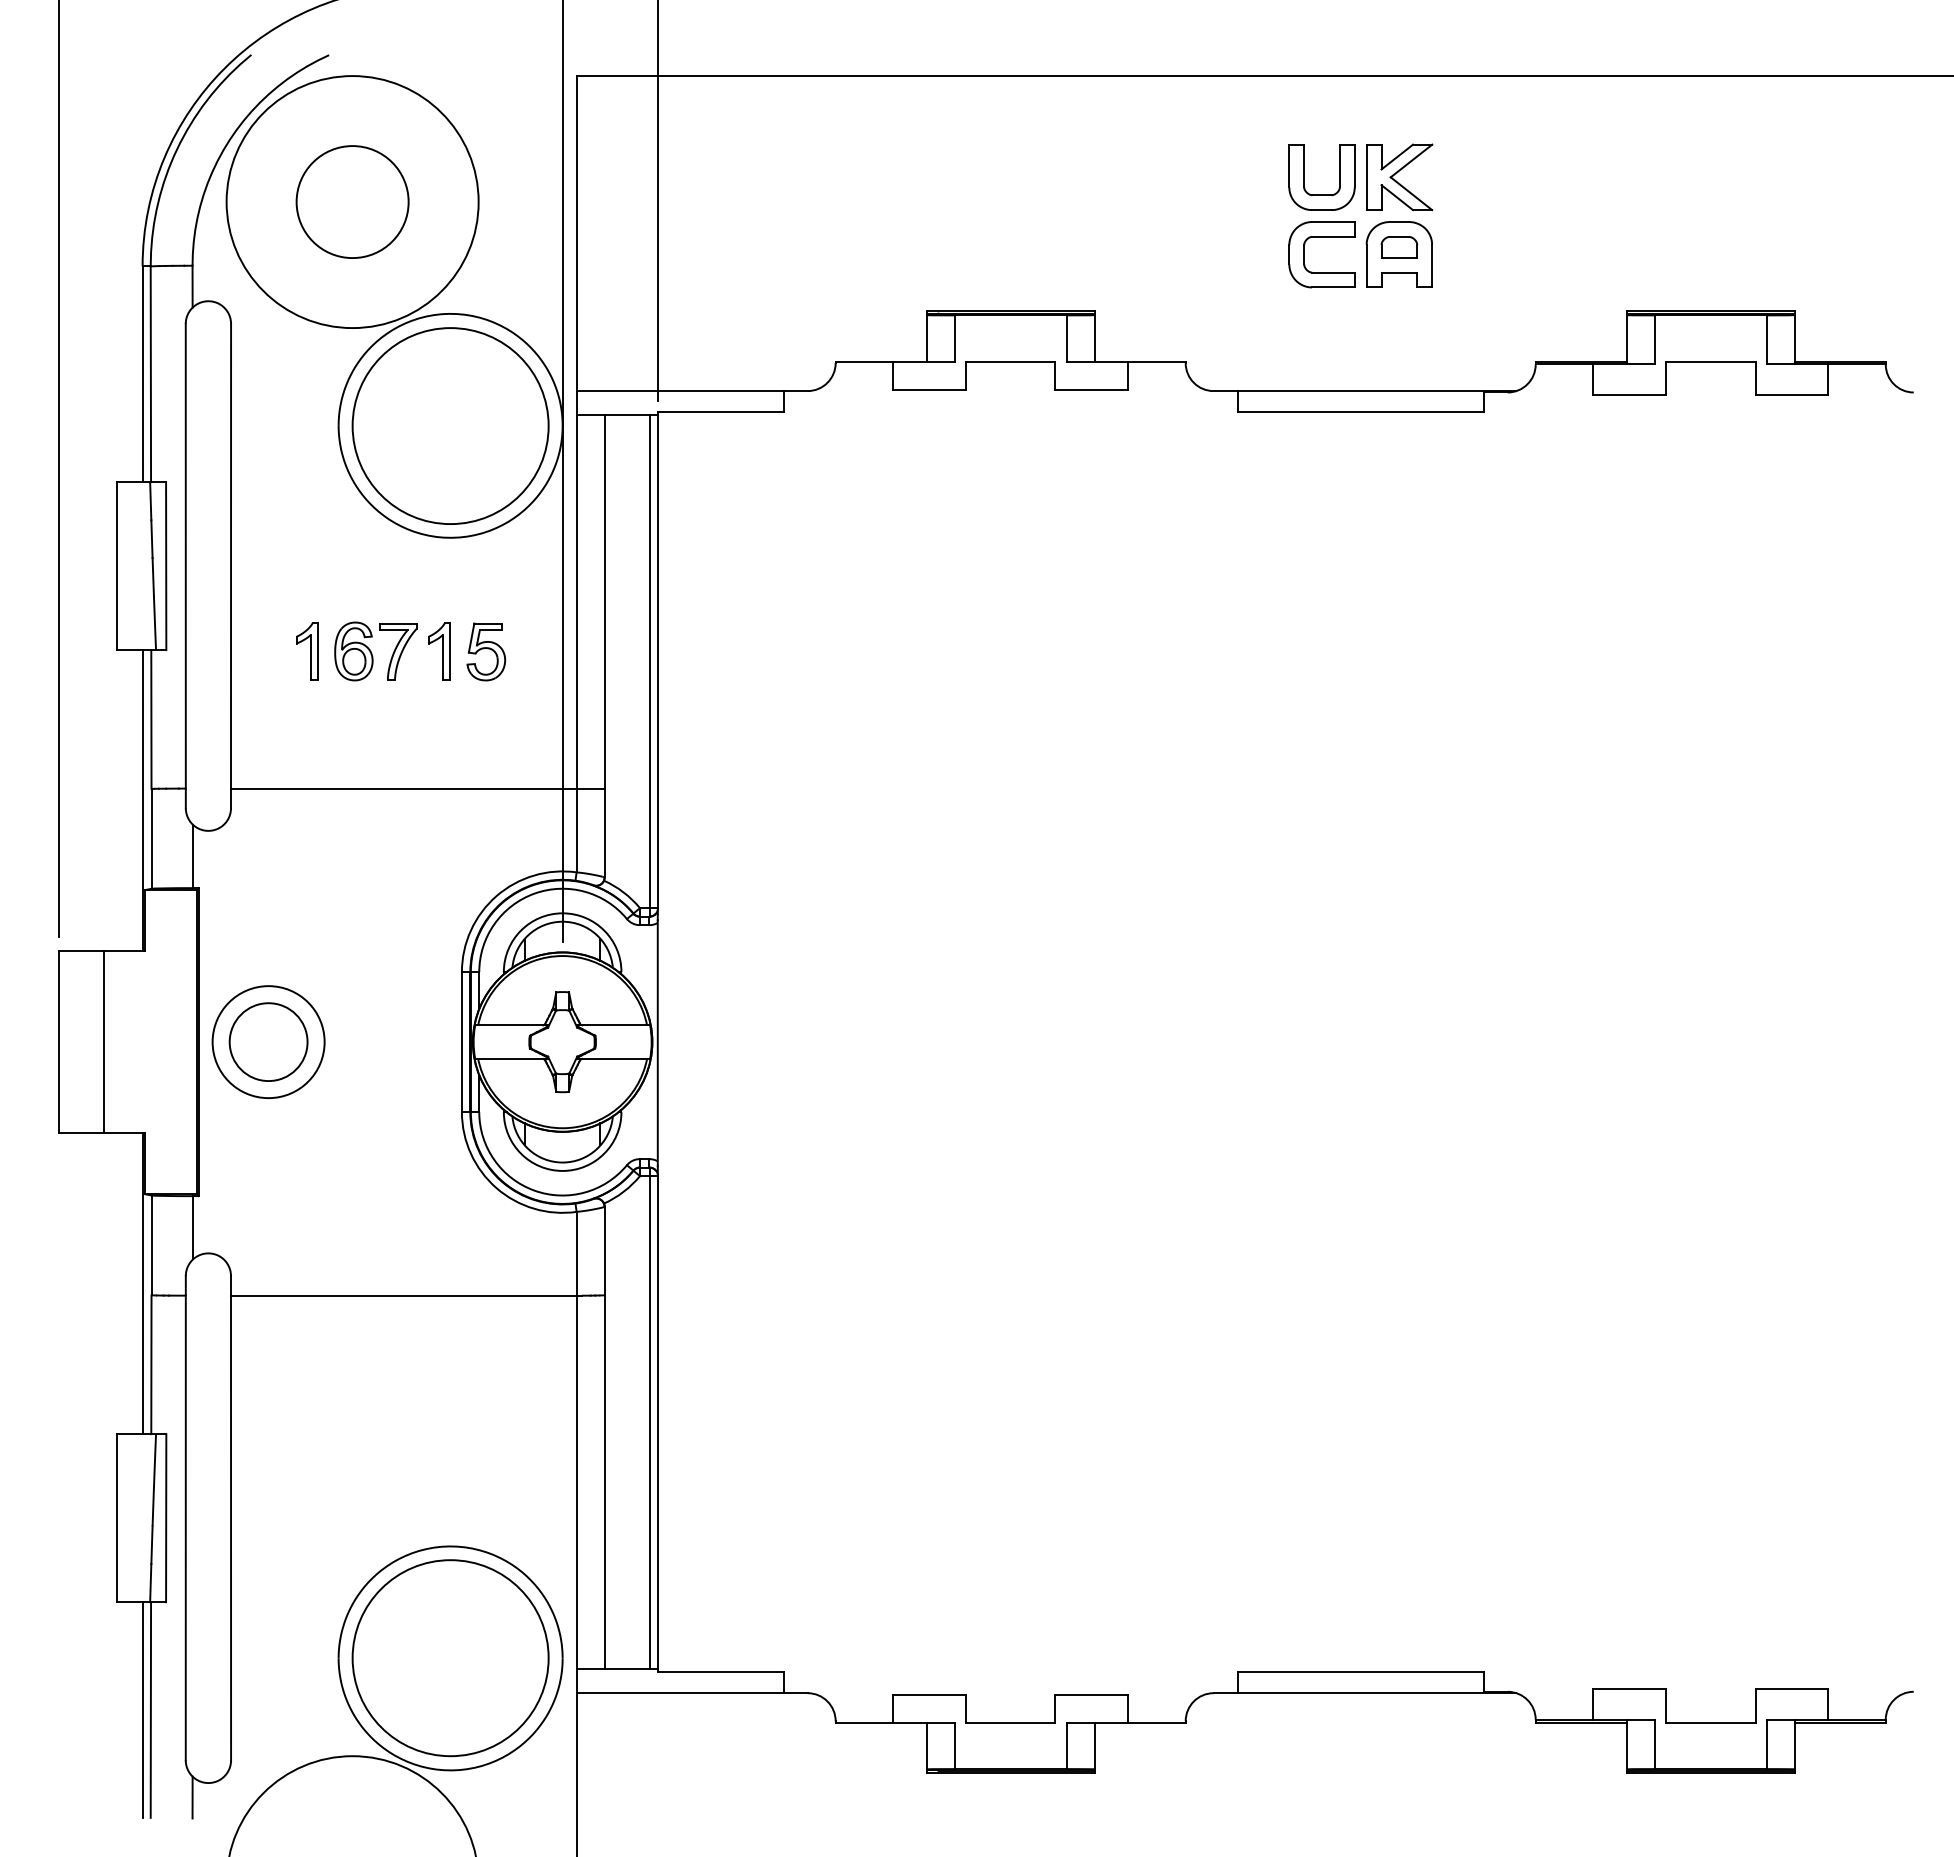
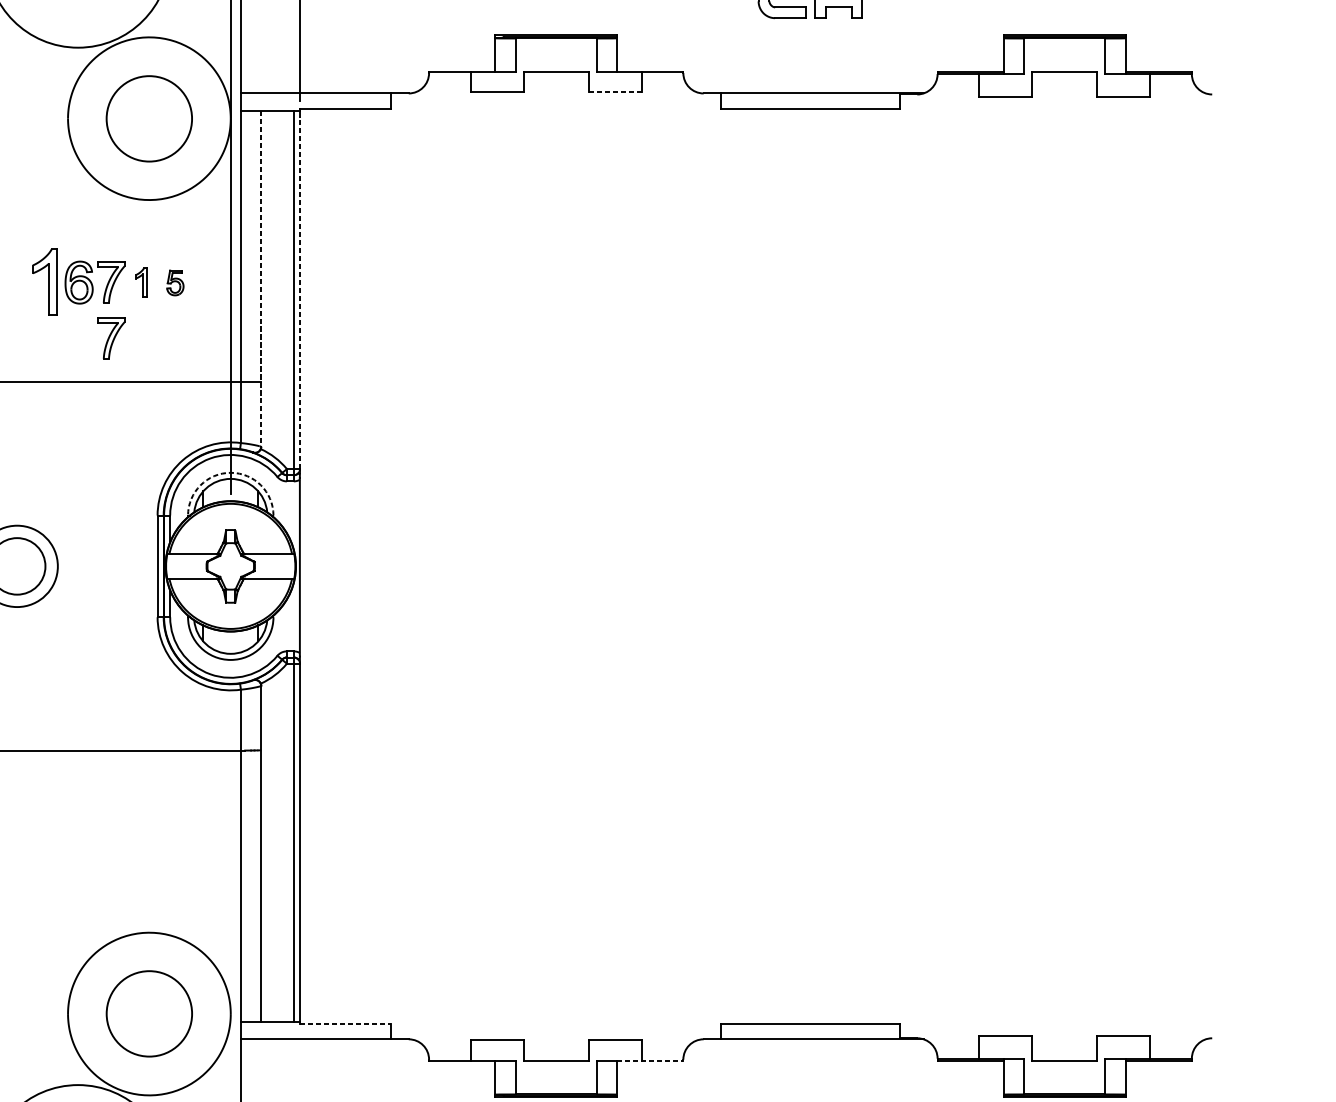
line: (1092, 389) -> (615, 92), solid -> dashed
circle: (450, 425) -> (149, 118), size x0.6
line: (604, 646) -> (261, 278), solid -> dashed
part: (307, 651) -> (45, 282), size x1.6
part: (439, 651) -> (141, 282), size x0.7
part: (486, 651) -> (175, 282), size x0.6
line: (658, 661) -> (300, 289), solid -> dashed
part: (398, 728) -> (111, 338), added
arc: (562, 913) -> (230, 472), solid -> dashed
circle: (450, 1658) -> (149, 1014), size x0.6
line: (721, 1672) -> (346, 1024), solid -> dashed
line: (1140, 1722) -> (650, 1060), solid -> dashed

